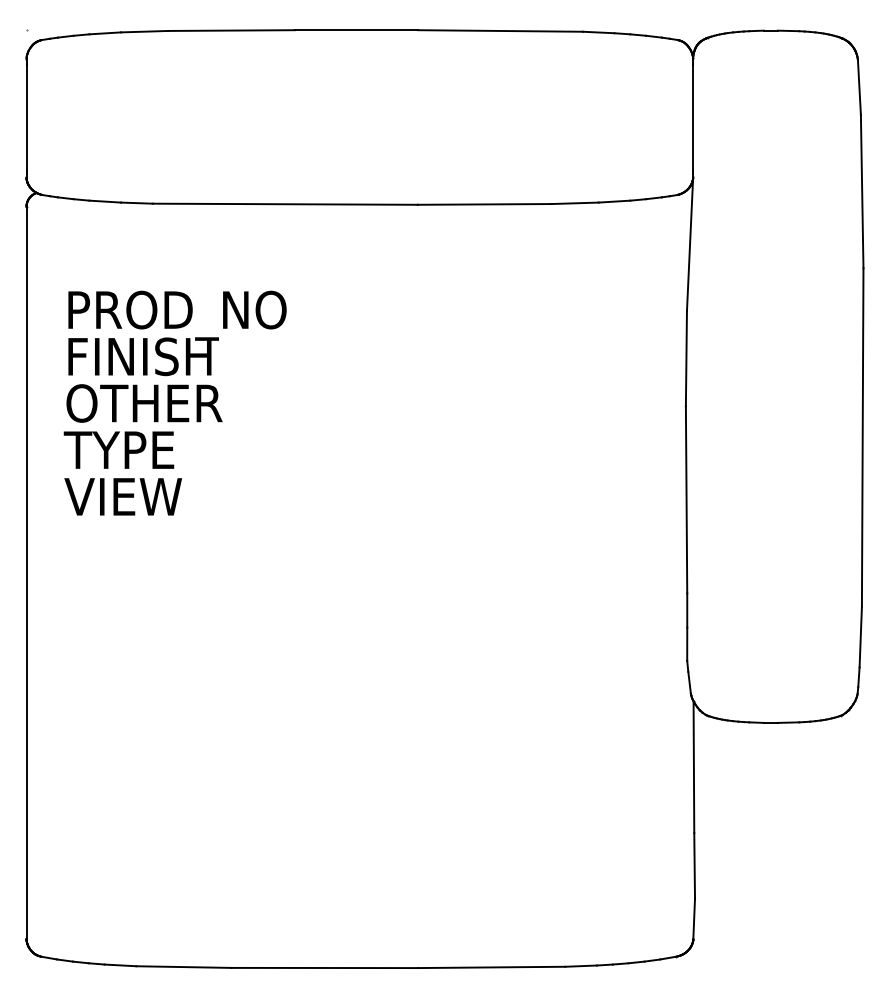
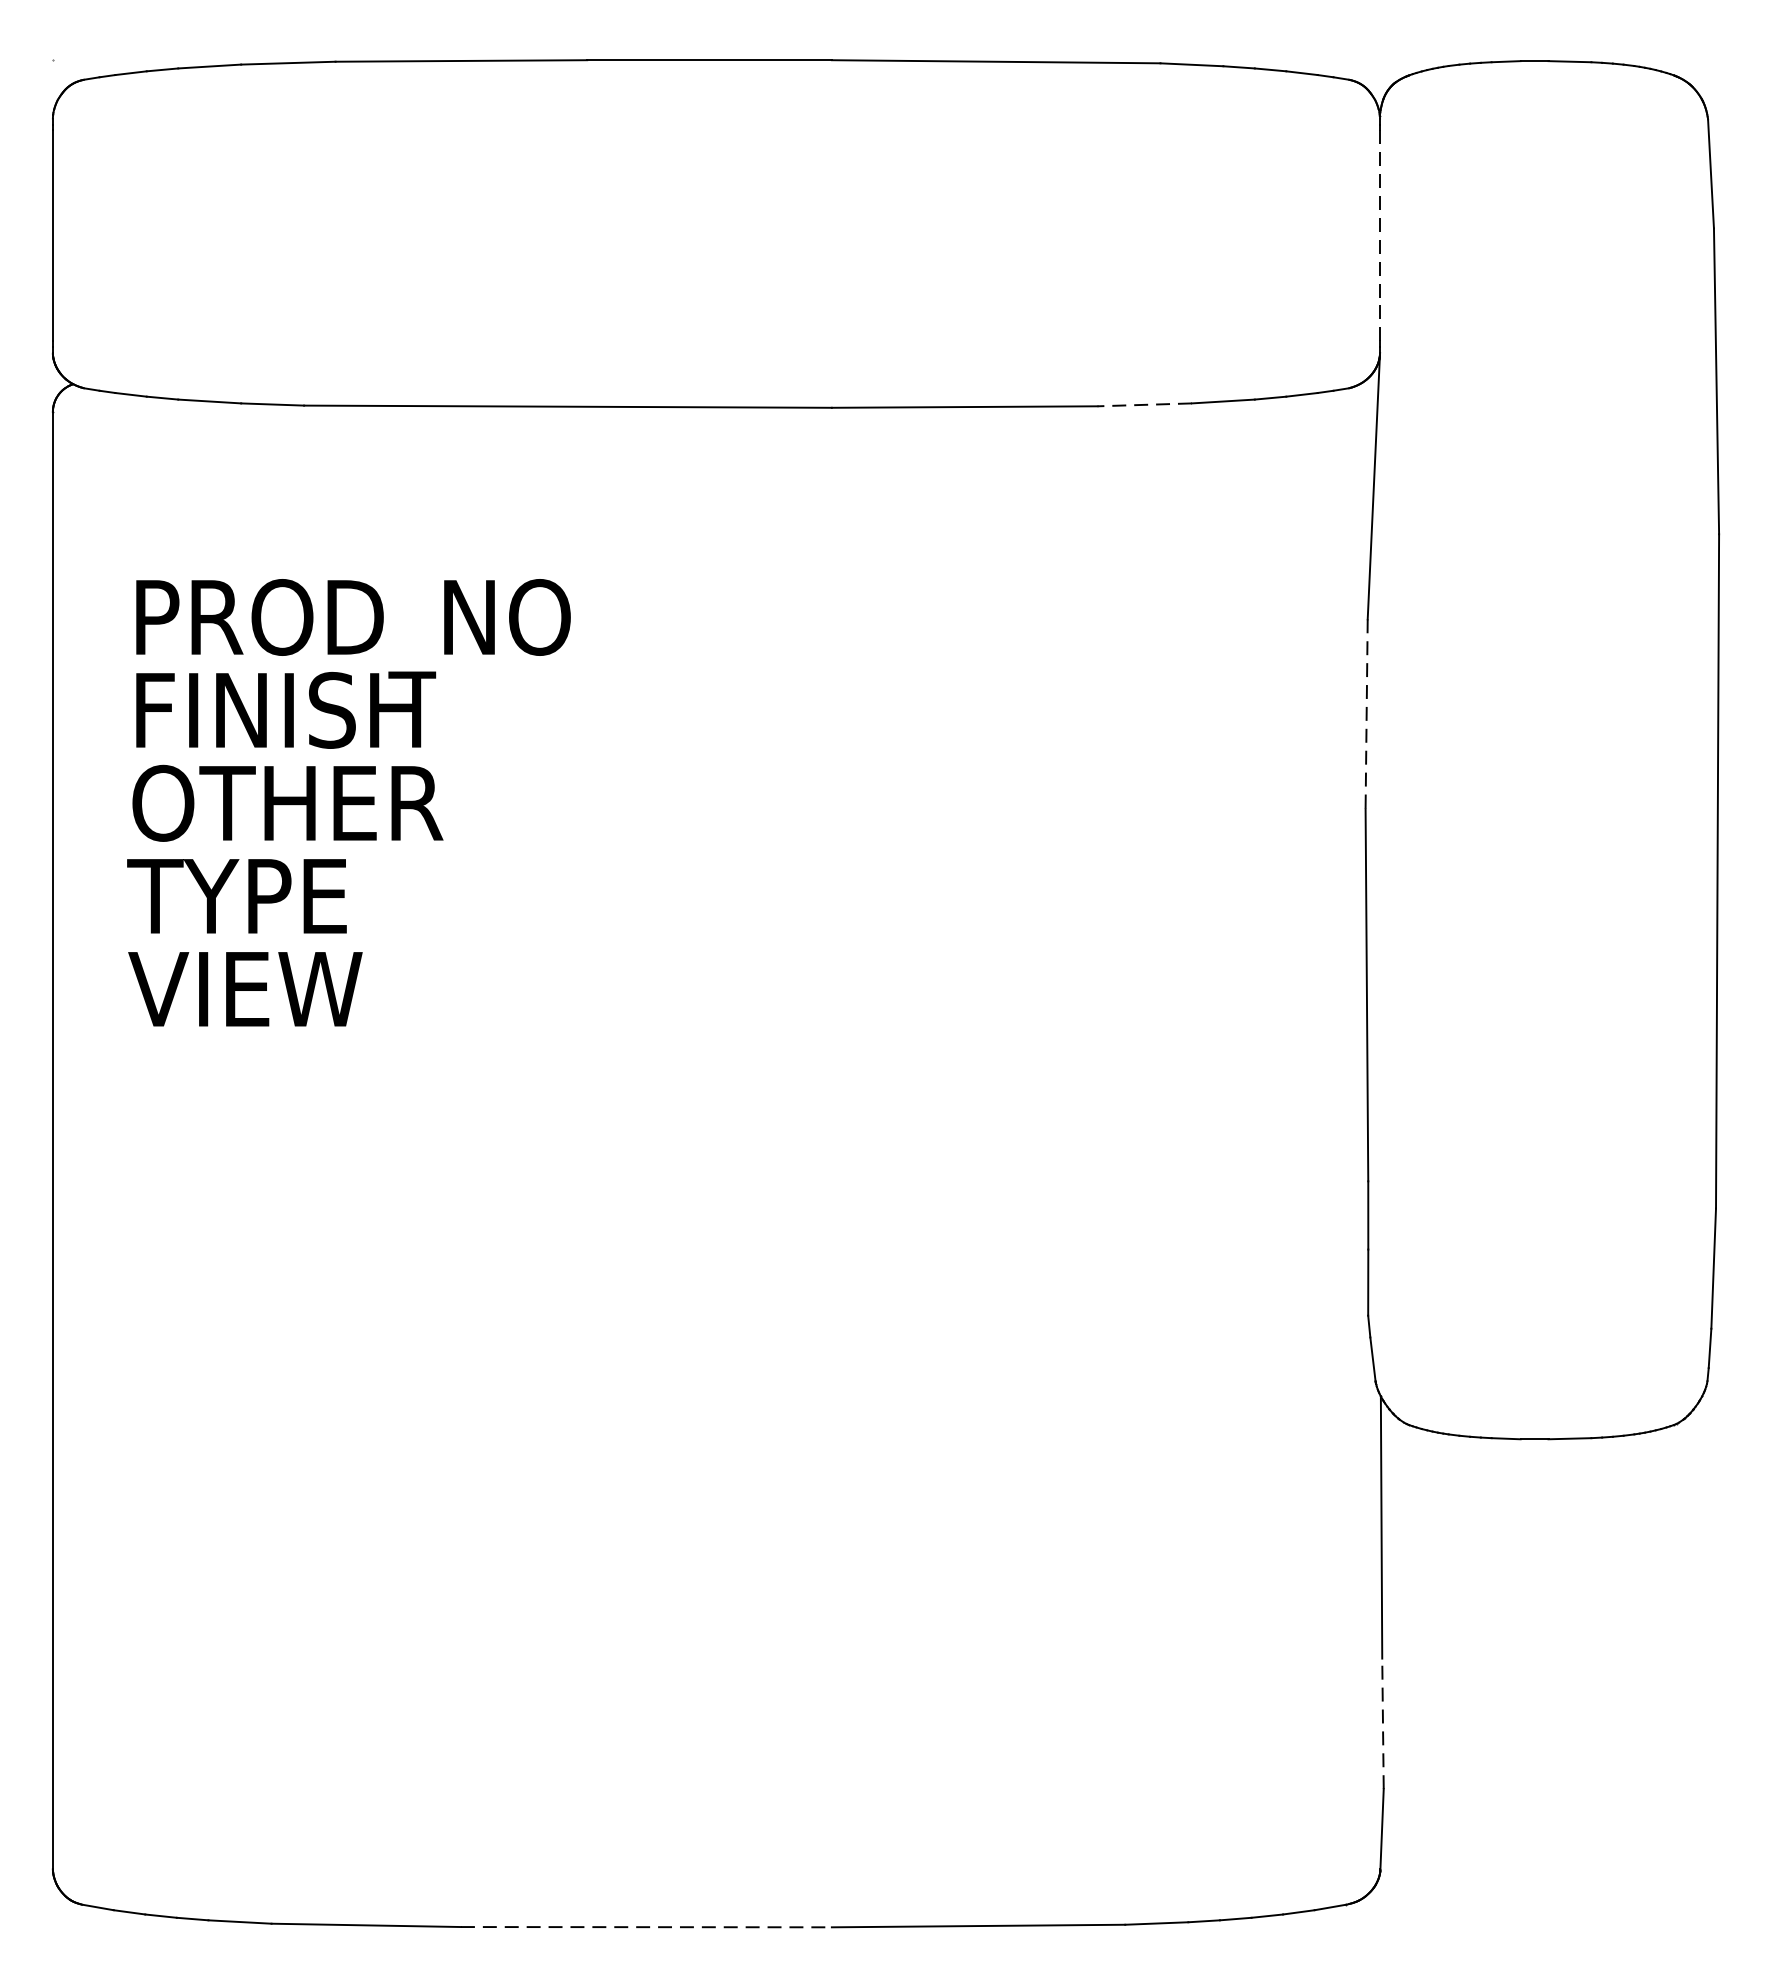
line: (693, 118) -> (1380, 236), solid -> dashed
line: (574, 203) -> (1143, 405), solid -> dashed
line: (686, 358) -> (1366, 713), solid -> dashed
line: (694, 865) -> (1382, 1723), solid -> dashed
line: (325, 967) -> (648, 1926), solid -> dashed

